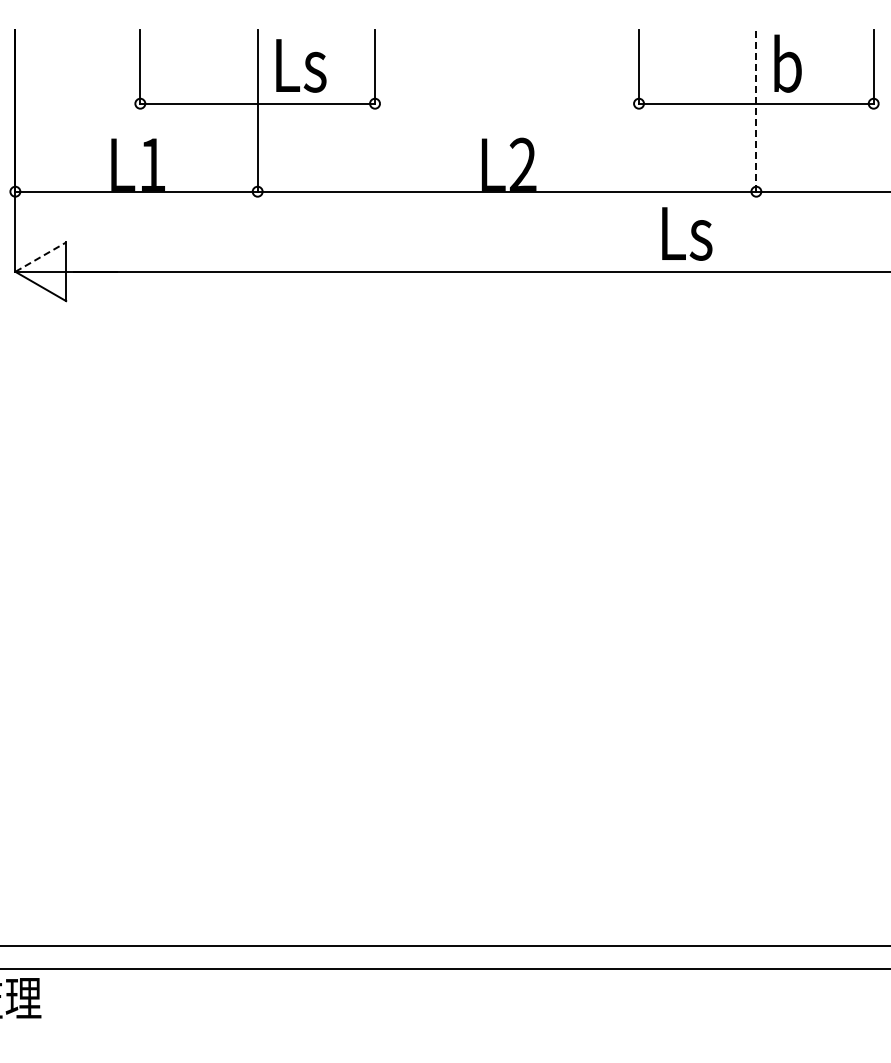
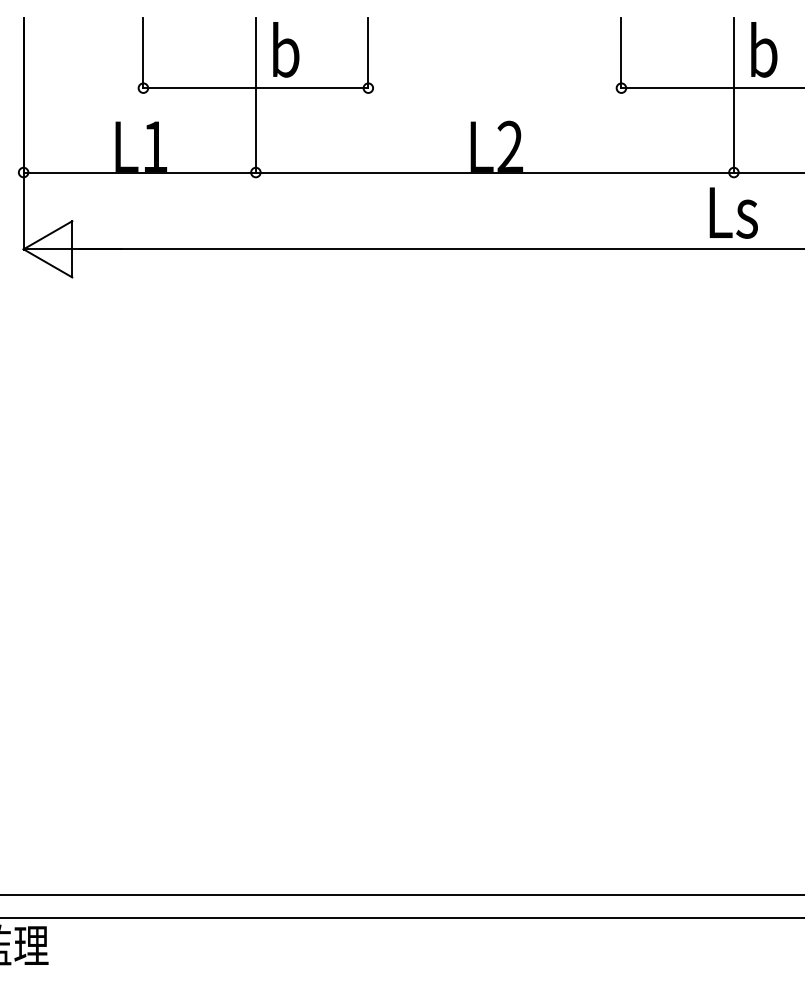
text: (300, 63) -> (296, 49), Ls -> b
line: (756, 111) -> (734, 95), dashed -> solid
text: (687, 233) -> (734, 212), moved
line: (41, 256) -> (48, 234), dashed -> solid

